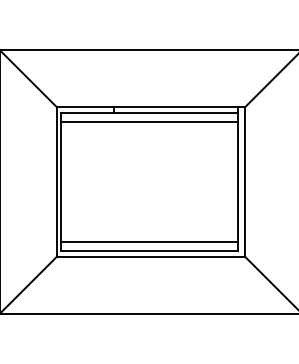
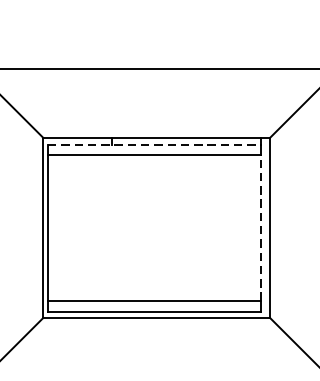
line: (149, 112) -> (154, 143), solid -> dashed
line: (237, 181) -> (261, 227), solid -> dashed

